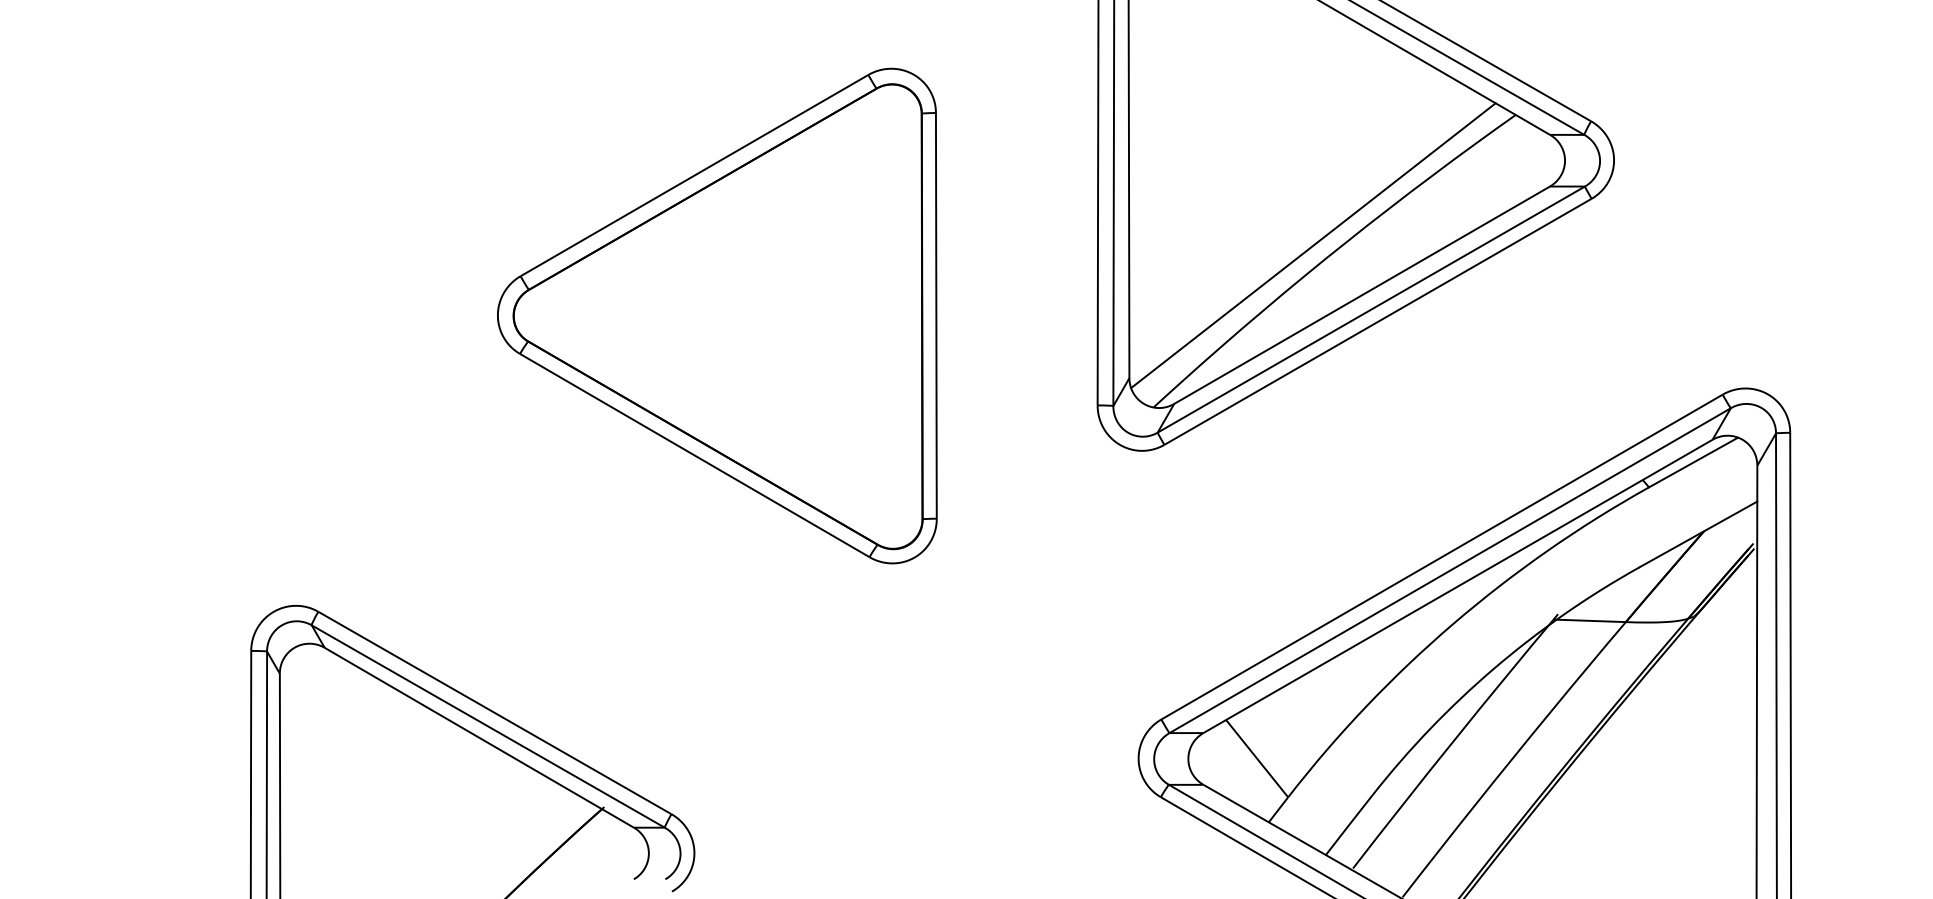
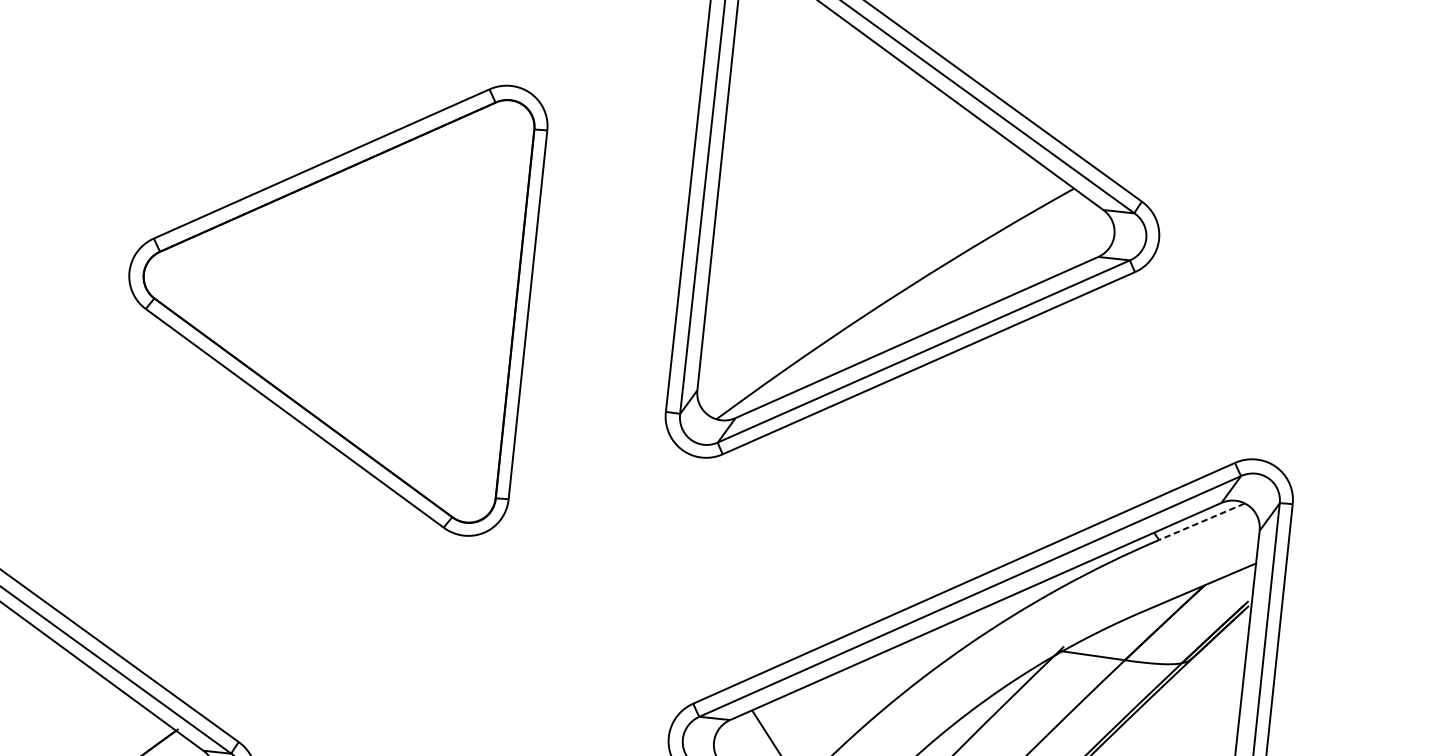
line: (1313, 245) -> (877, 287), removed
line: (1693, 462) -> (1201, 521), solid -> dashed

